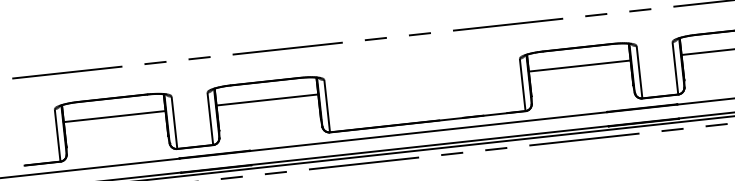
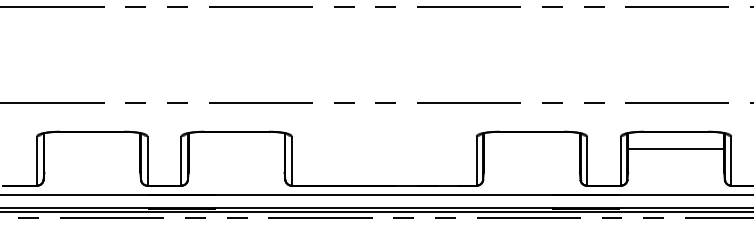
line: (579, 66) -> (531, 149), removed
line: (267, 100) -> (236, 149), removed
line: (114, 116) -> (92, 149), removed

